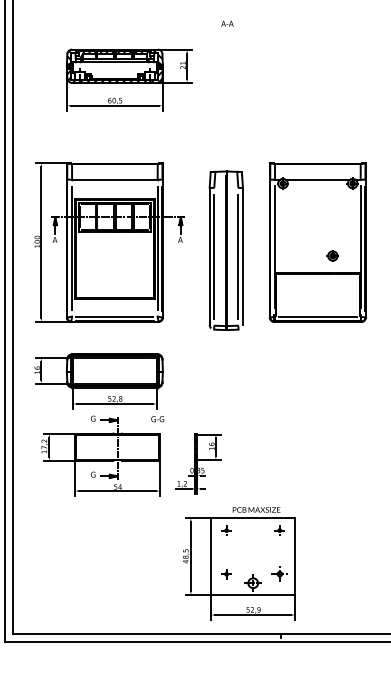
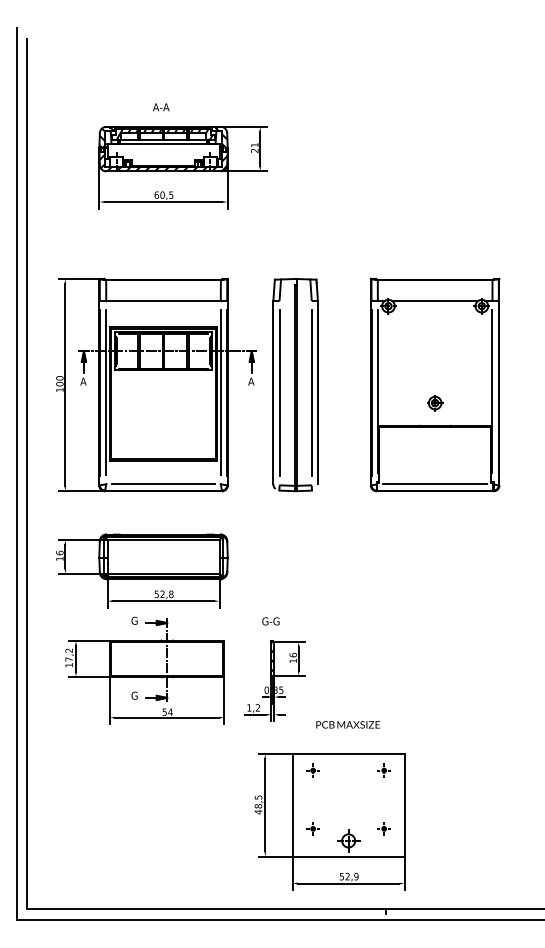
text: (227, 23) -> (161, 107), moved
part: (226, 251) -> (295, 385), moved
part: (333, 256) -> (435, 403), moved
text: (157, 419) -> (270, 621), moved
text: (256, 509) -> (347, 724), moved
part: (279, 573) -> (383, 828), size x0.62

